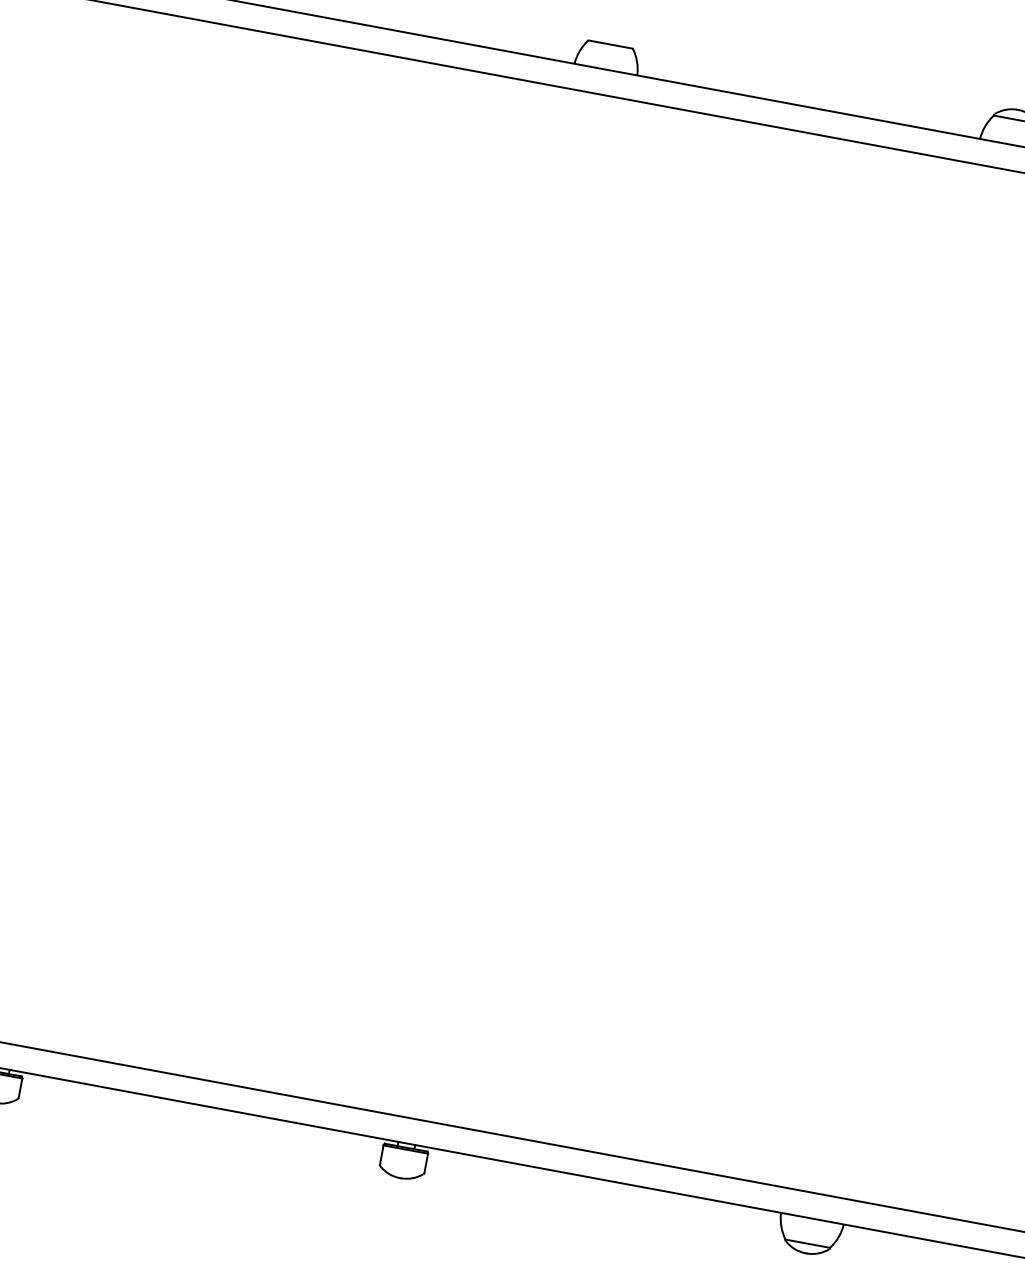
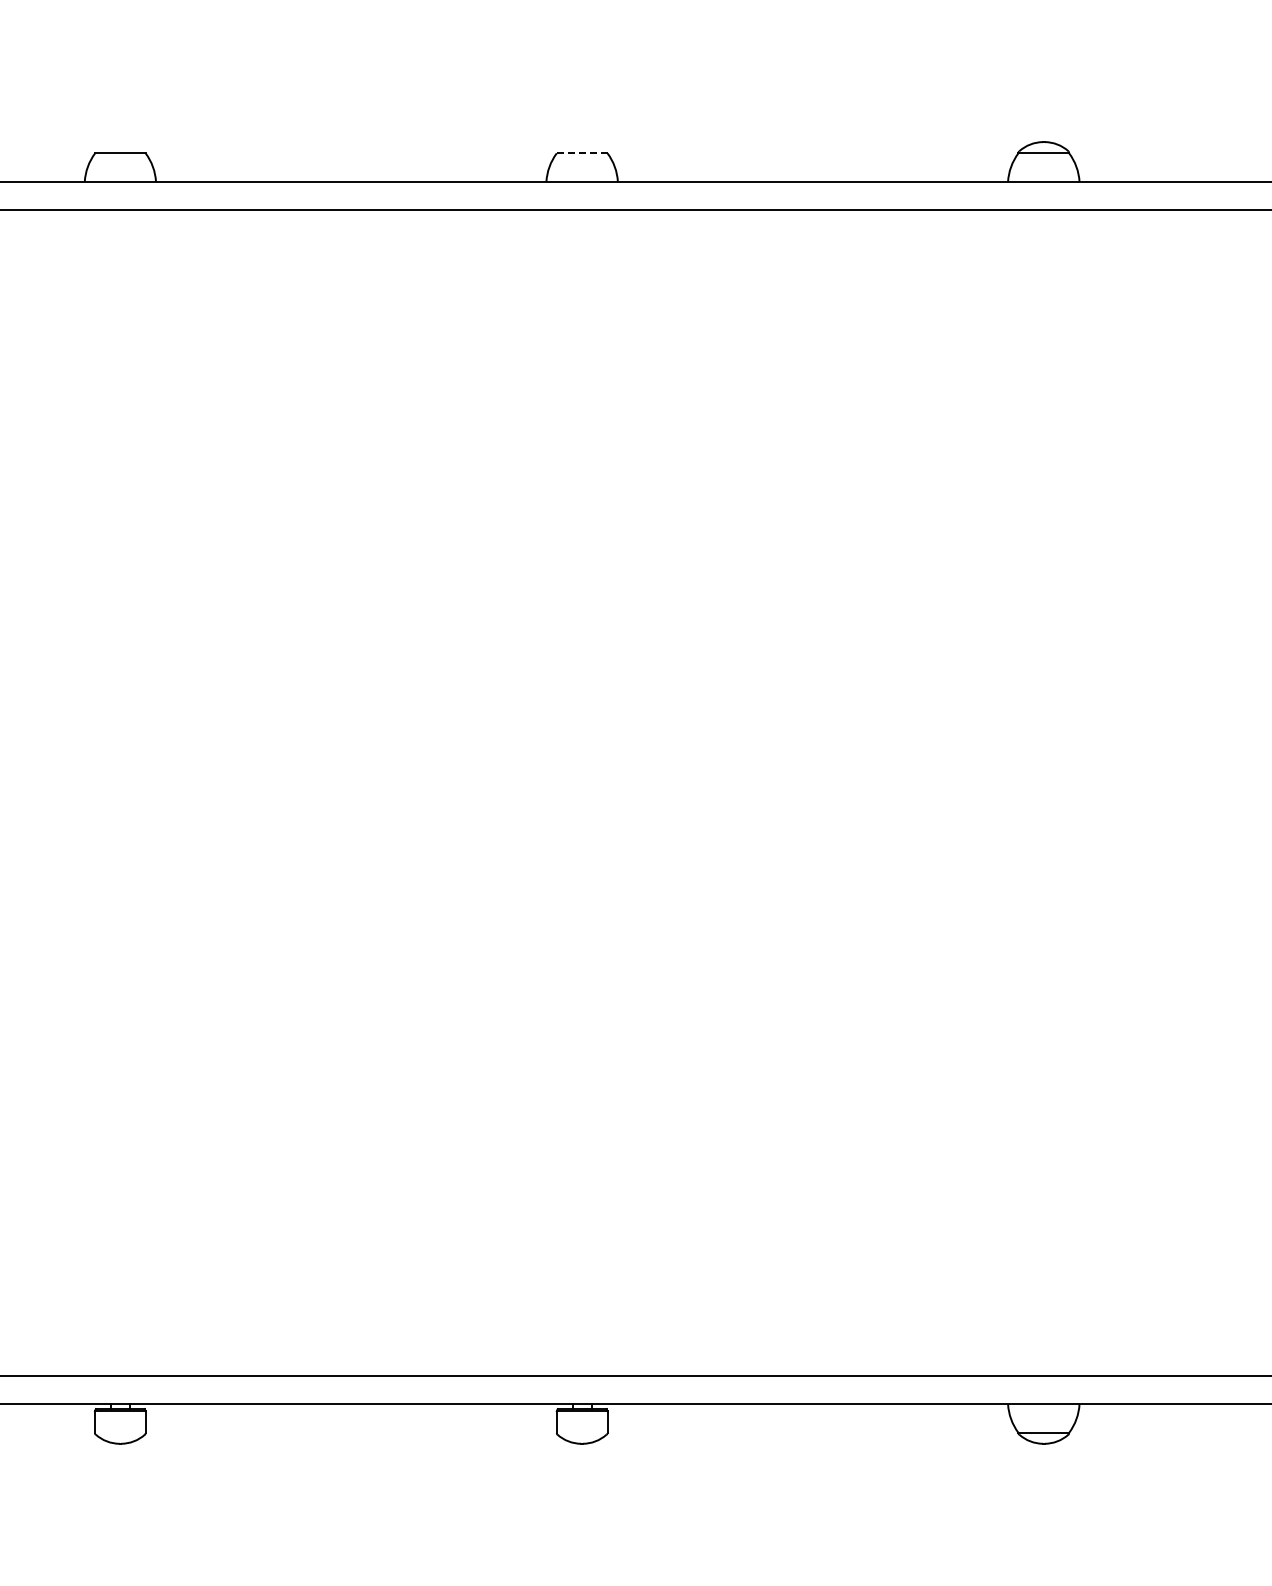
line: (609, 44) -> (581, 153), solid -> dashed

